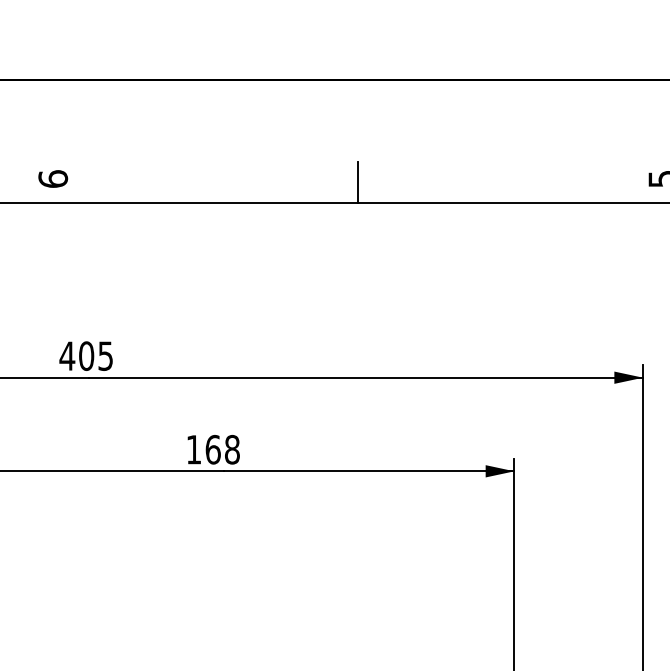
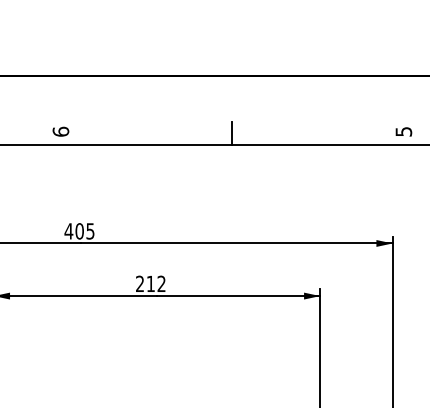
text: (212, 448) -> (150, 283), 168 -> 212

